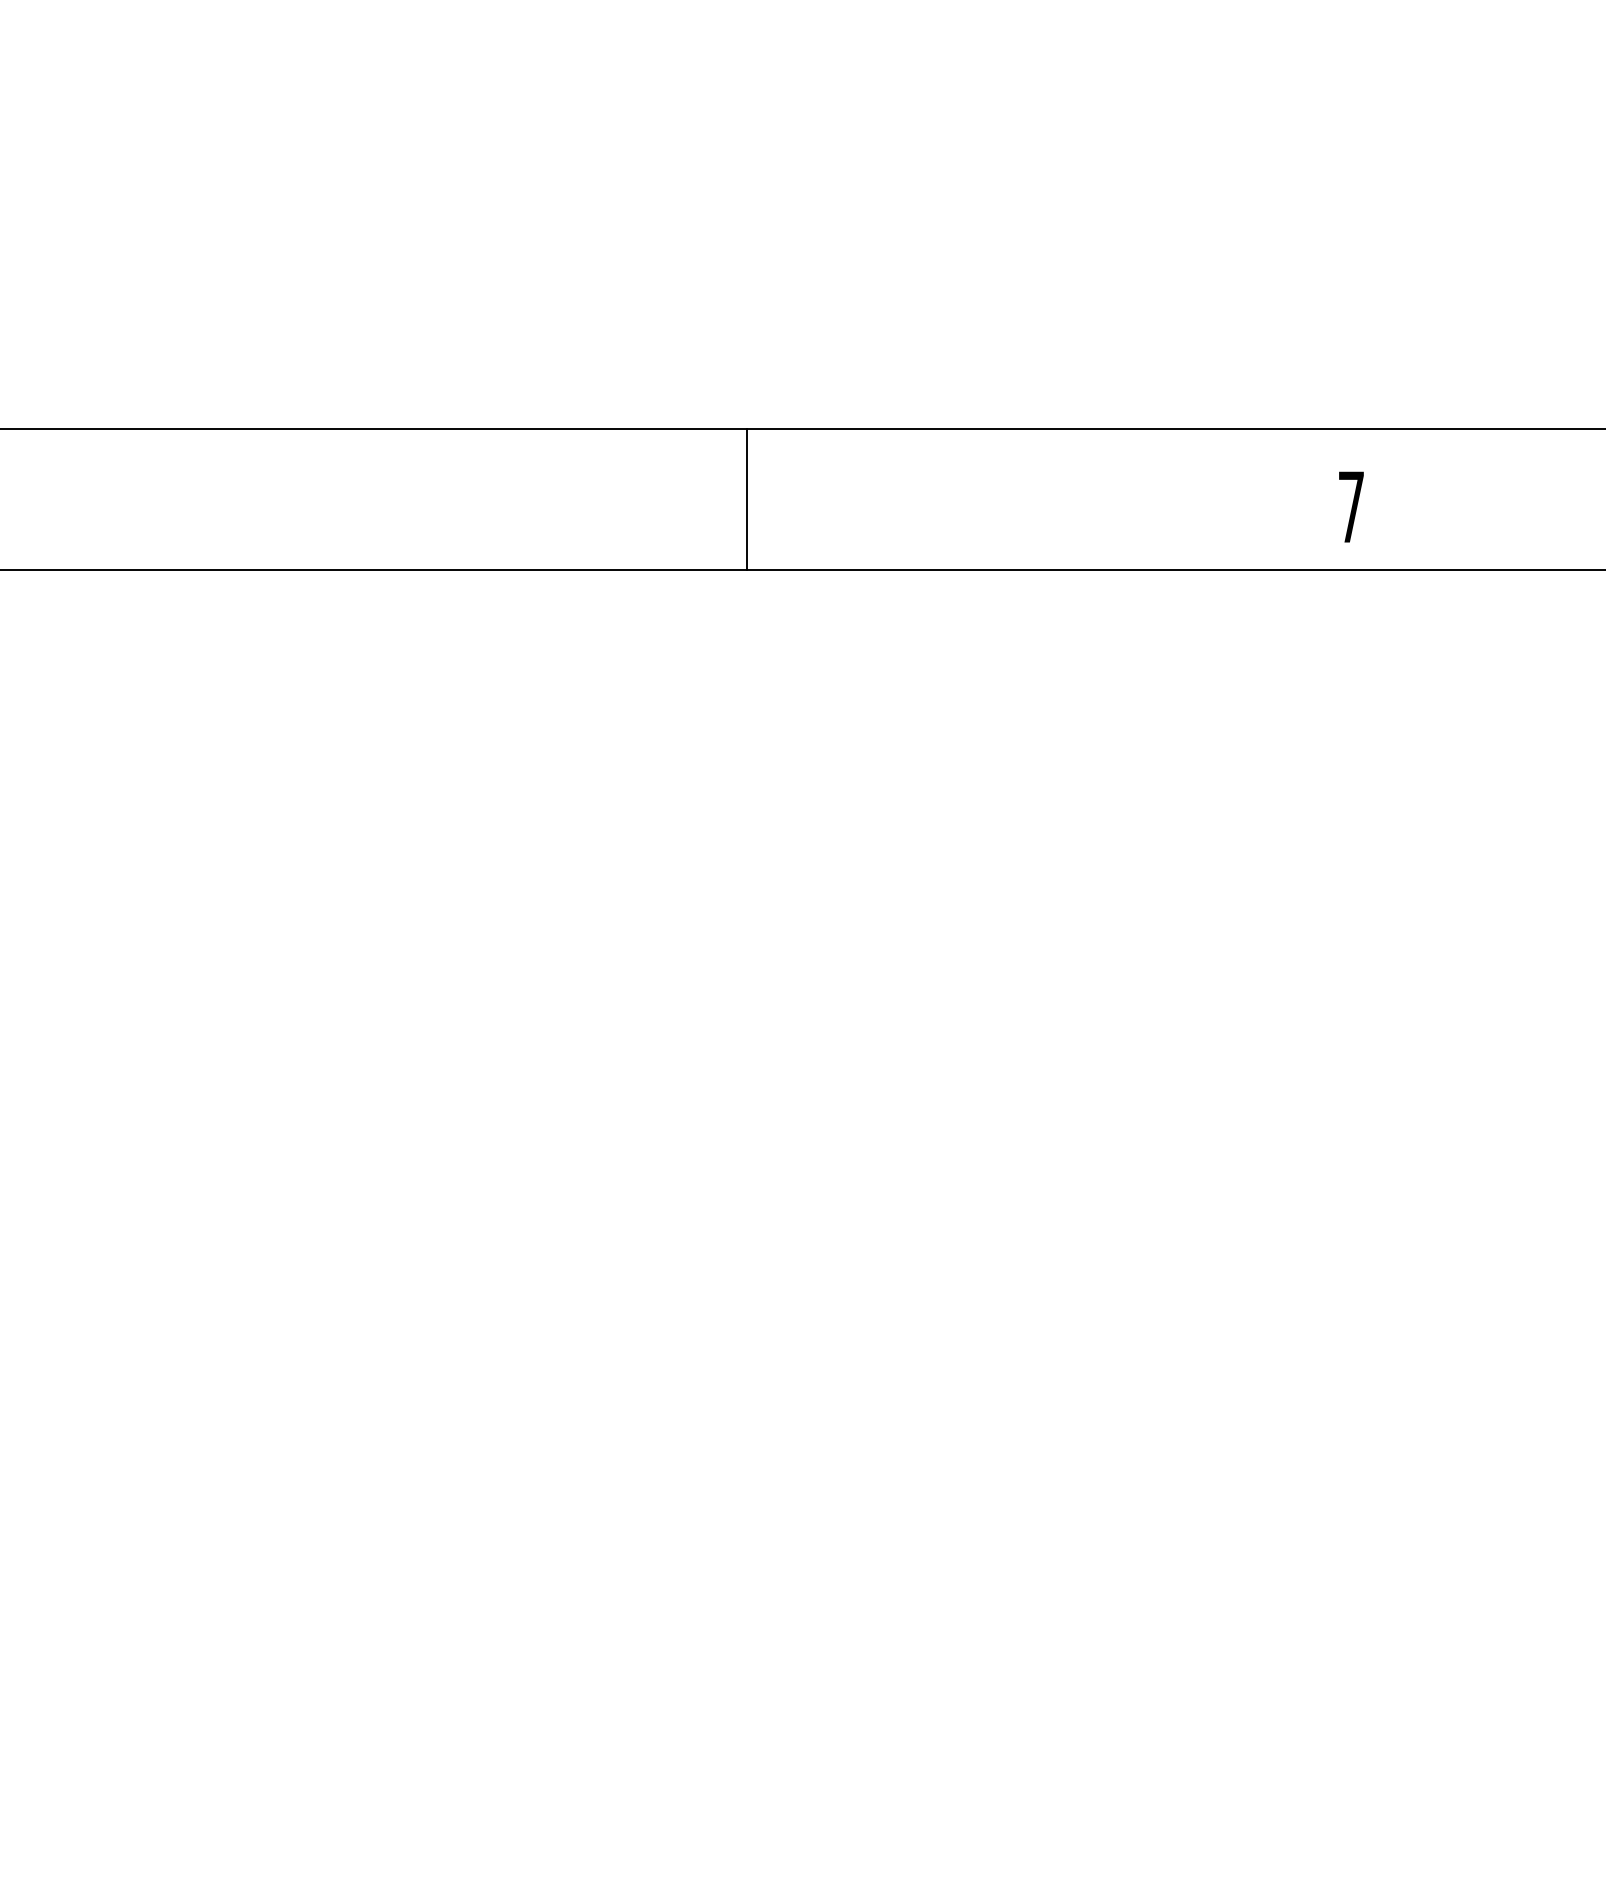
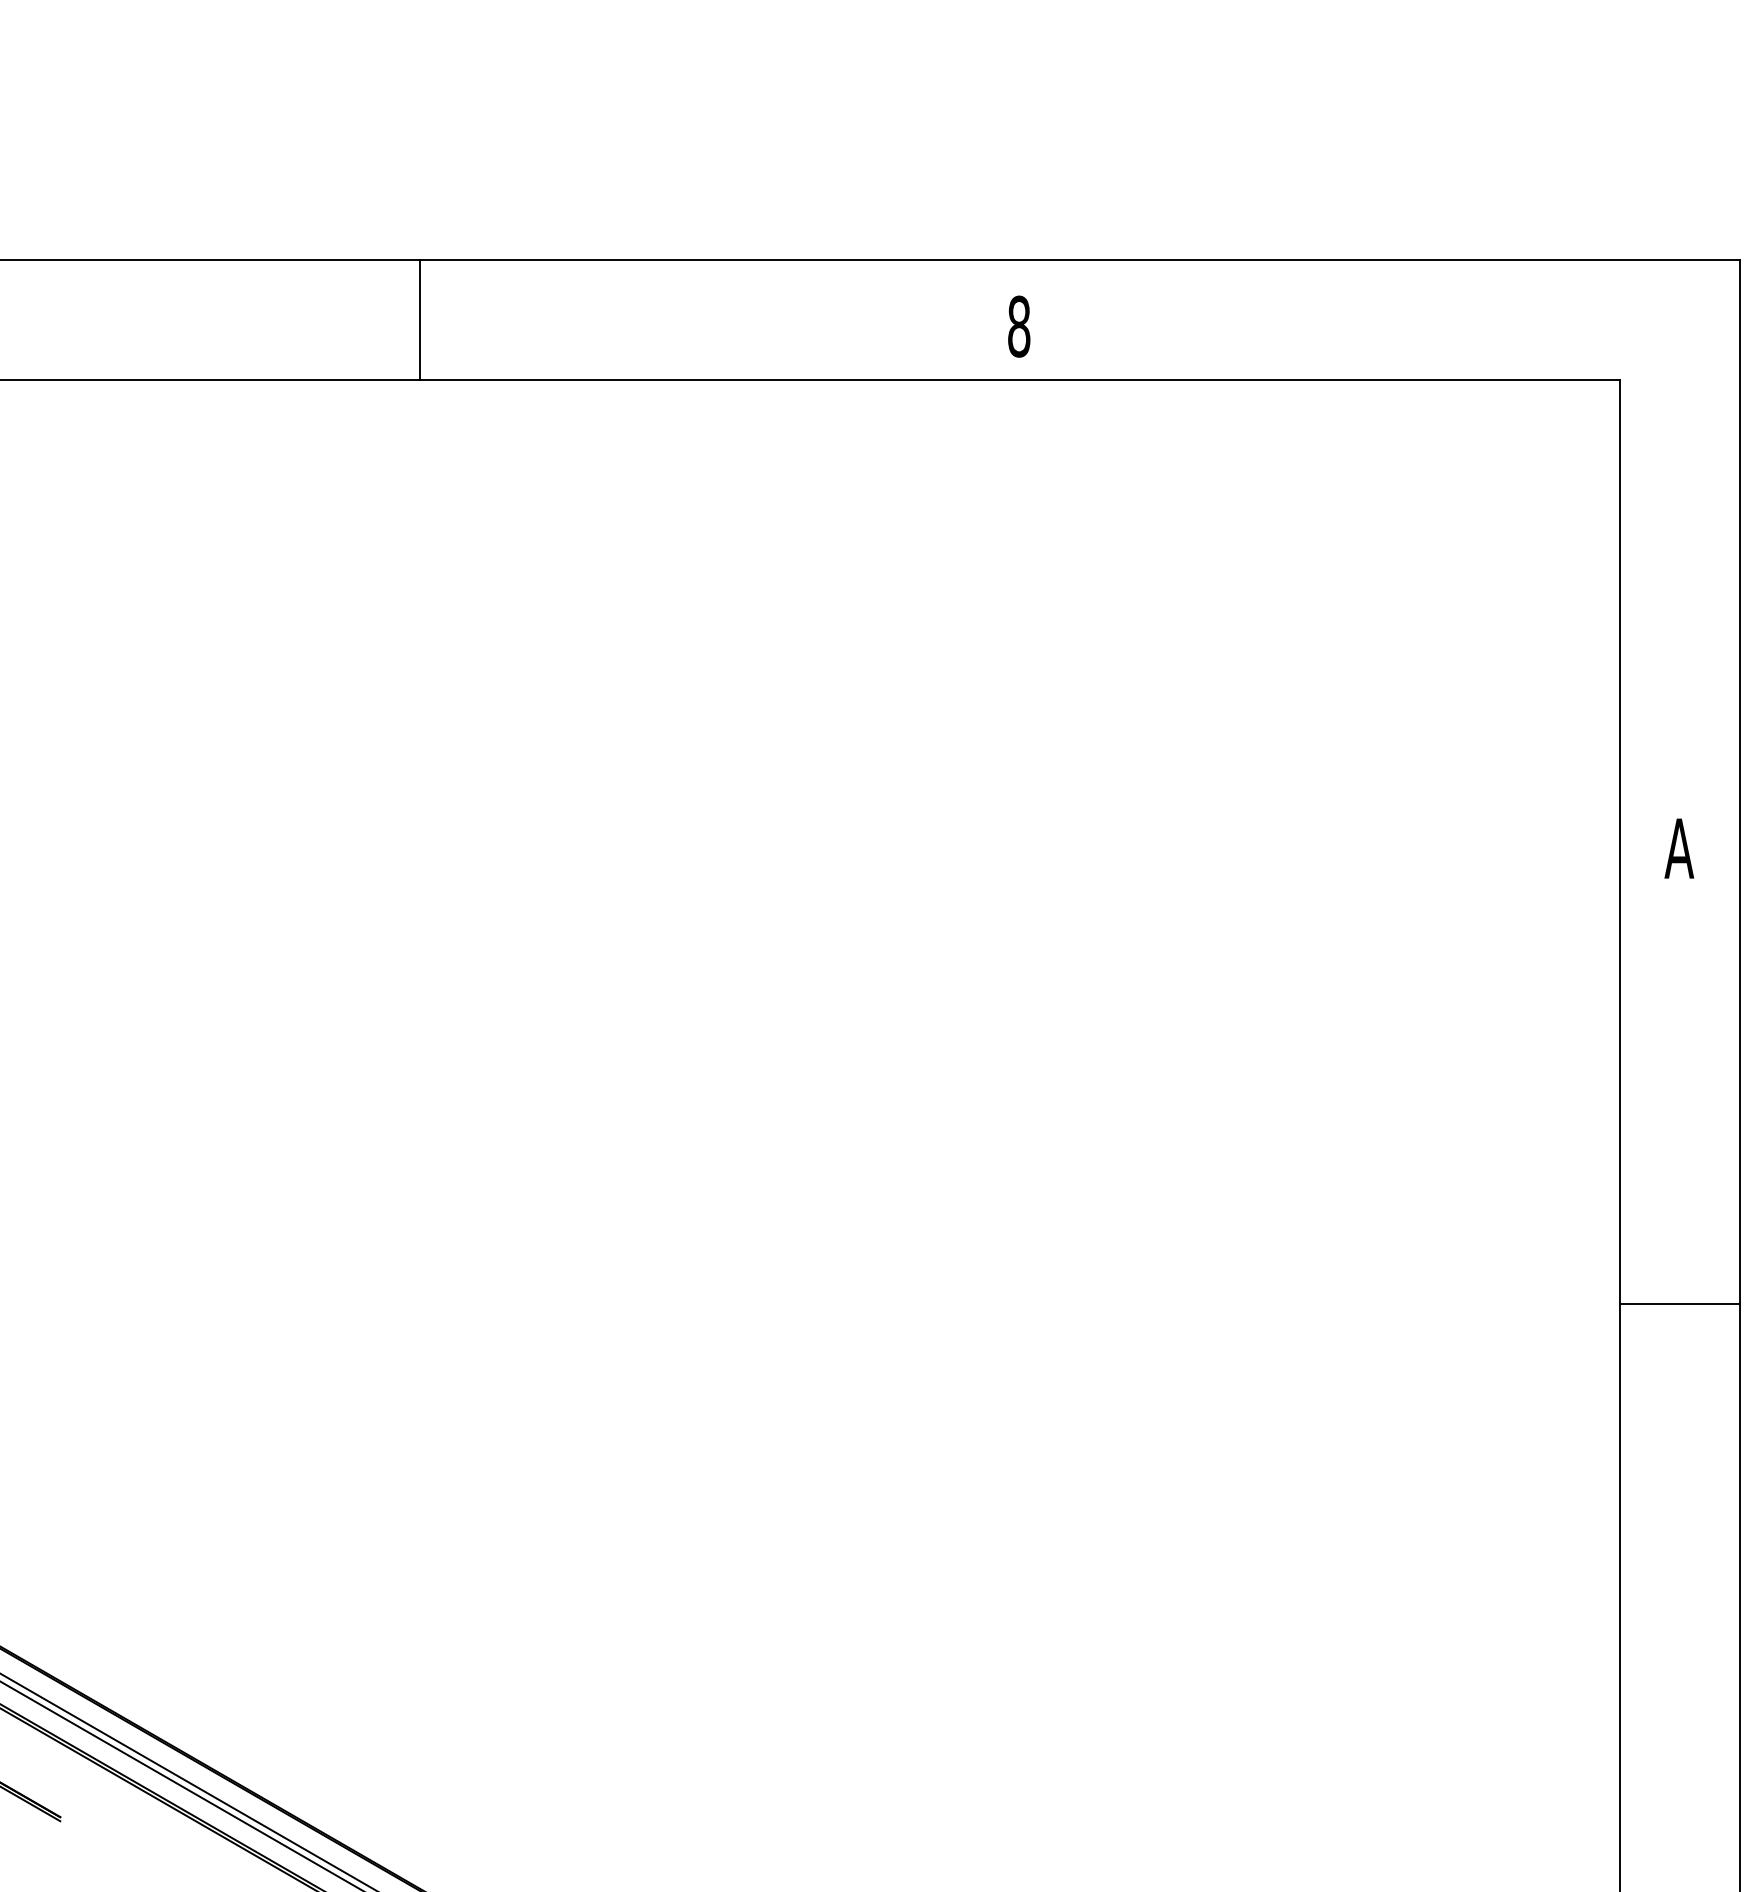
line: (747, 499) -> (419, 320), moved
text: (1351, 506) -> (1019, 326), 7 -> 8

